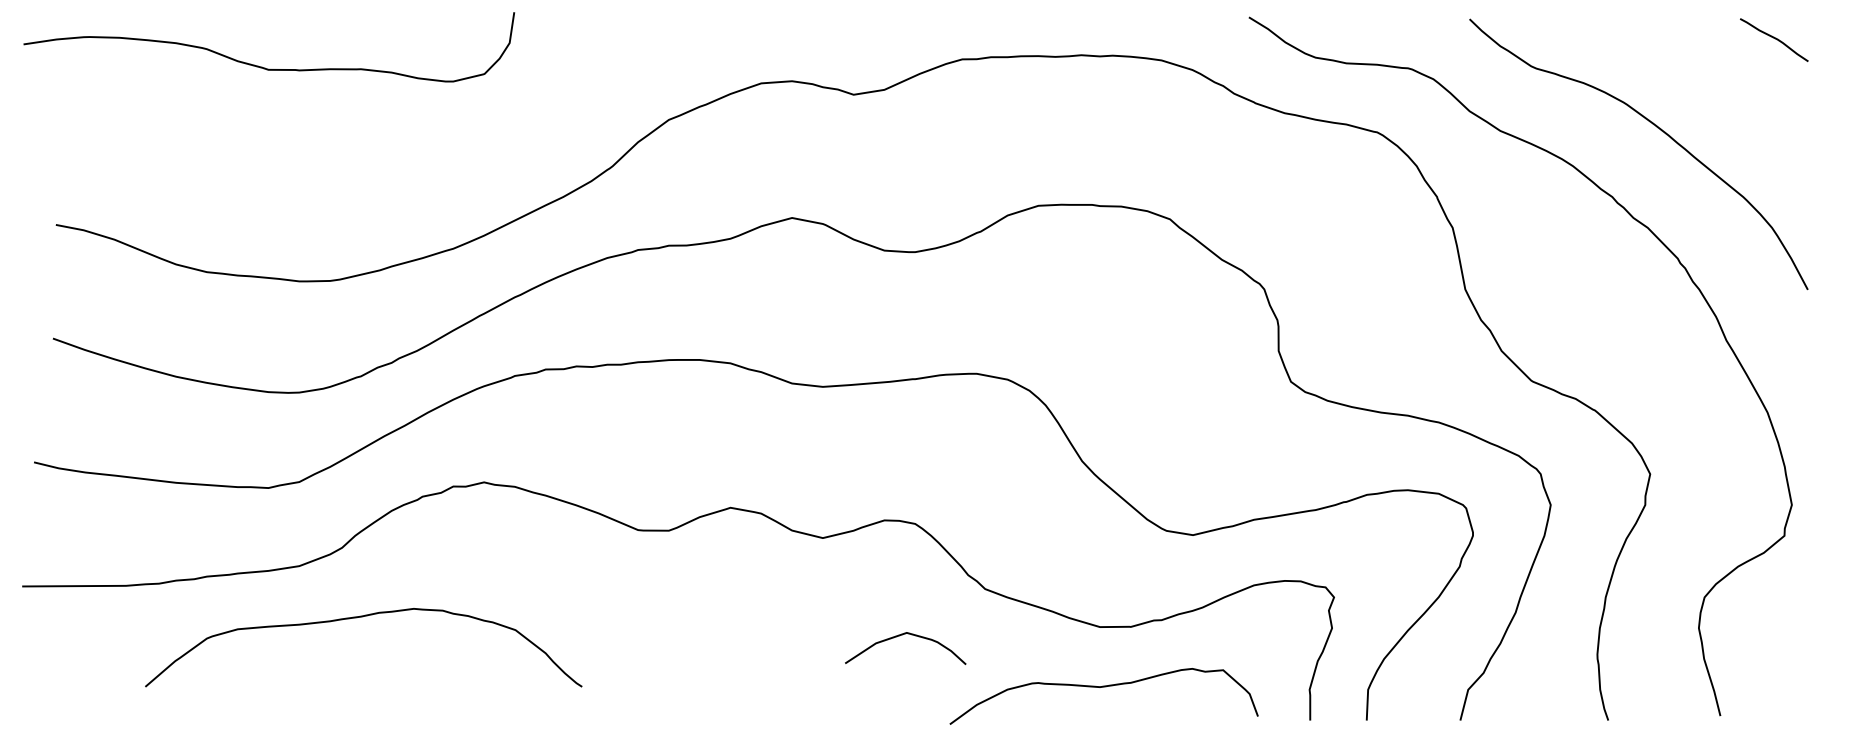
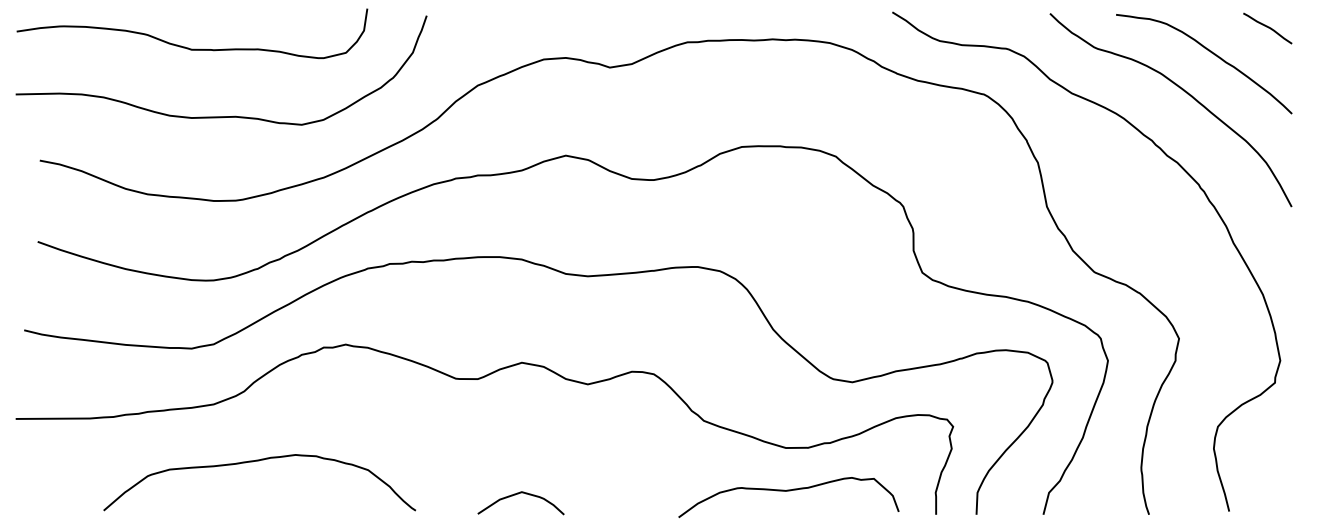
curve: (1695, 75) -> (1211, 53), added
curve: (310, 163) -> (221, 116), added
curve: (363, 617) -> (259, 461), moved
curve: (902, 636) -> (518, 494), moved

